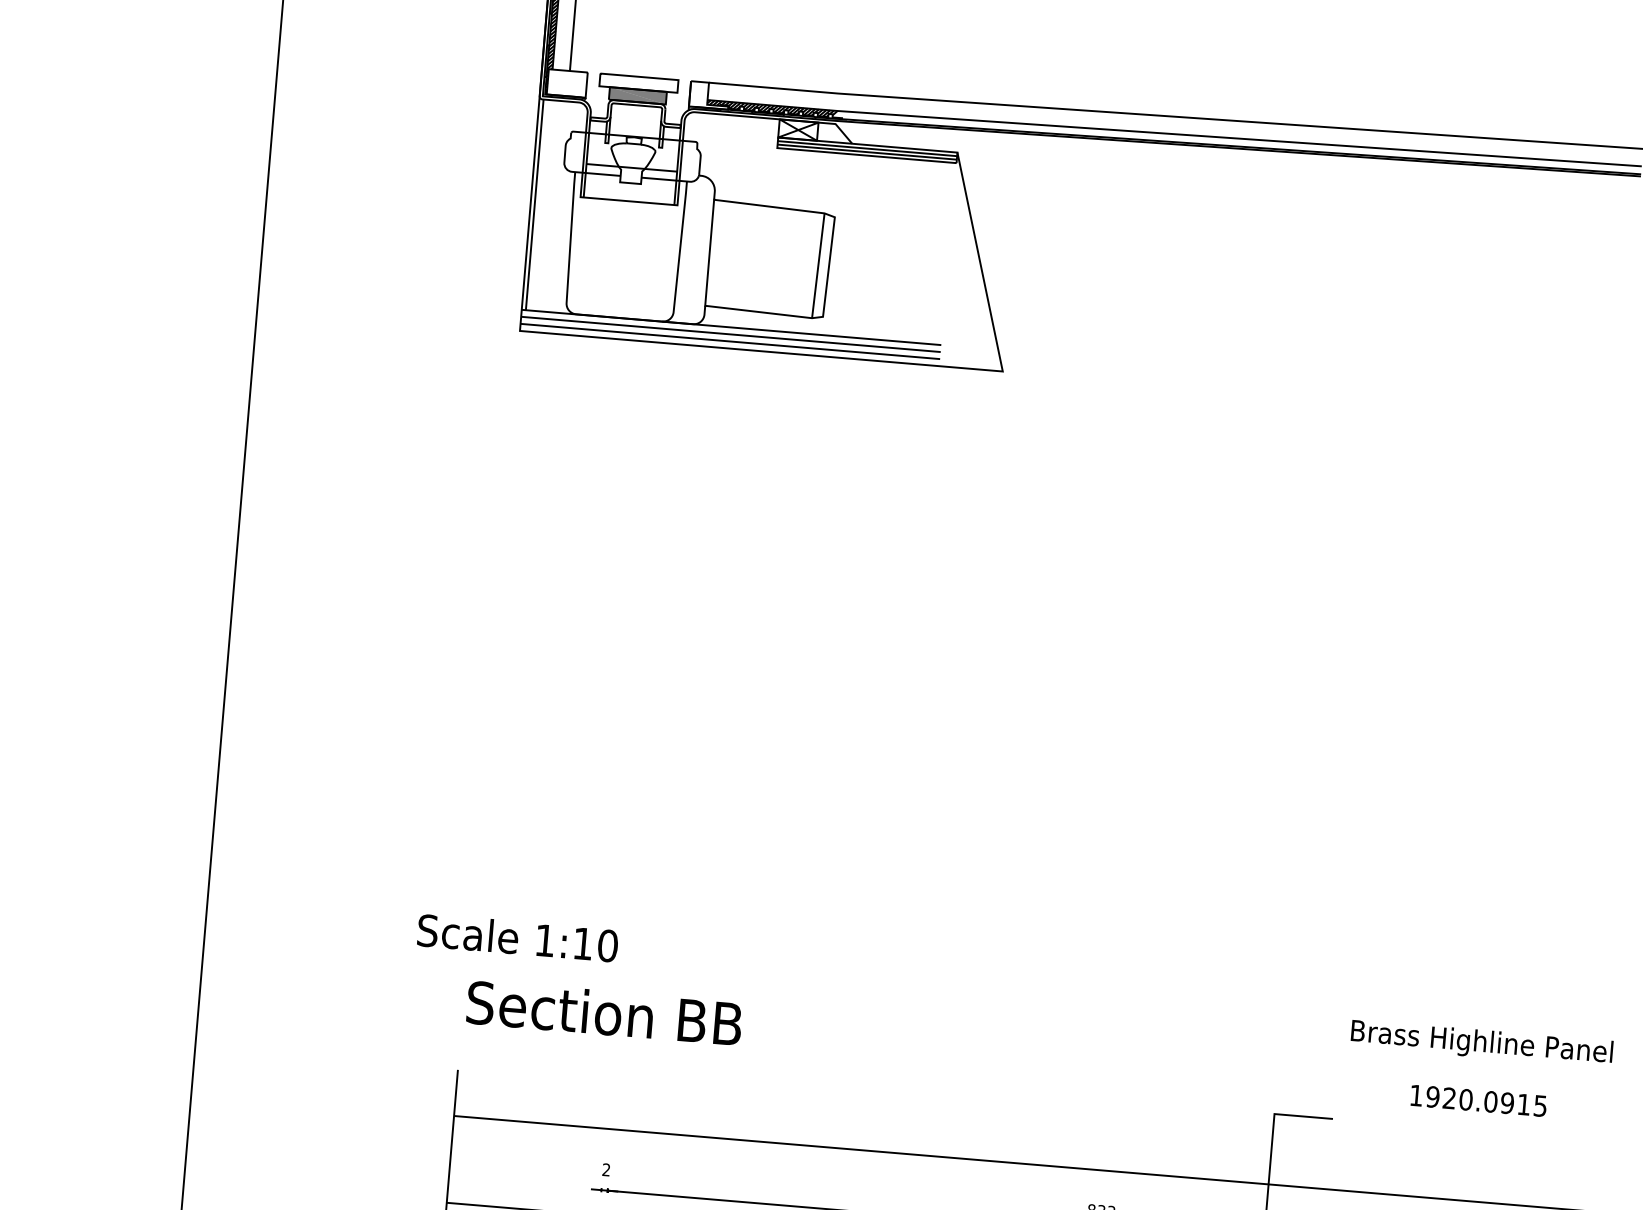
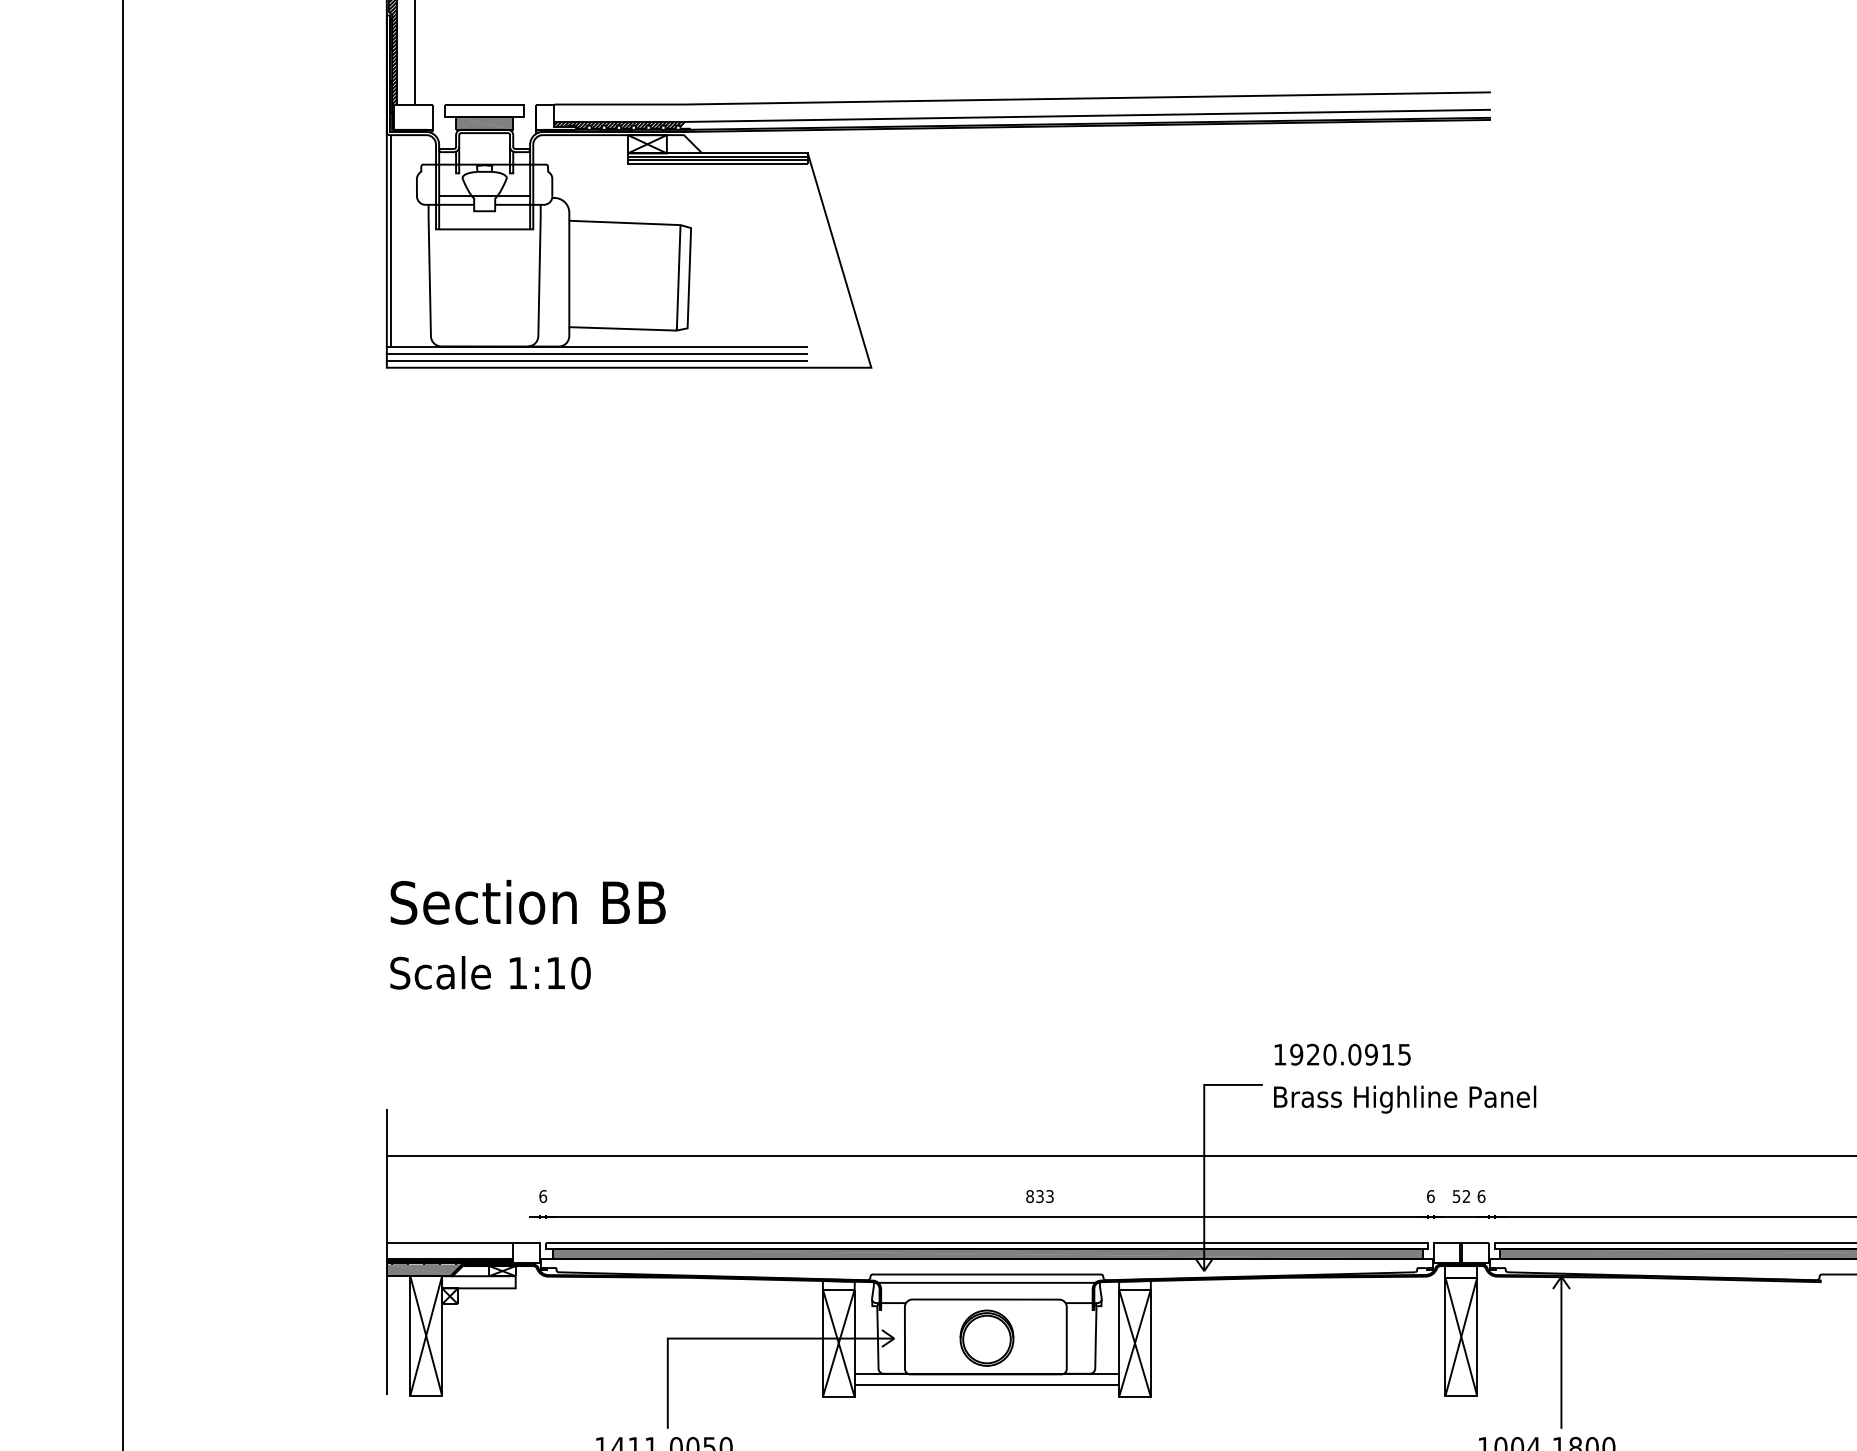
text: (517, 937) -> (490, 972), moved
text: (603, 1013) -> (527, 902), moved
text: (1482, 1043) -> (1405, 1099), moved
text: (1478, 1100) -> (1342, 1054), moved
text: (606, 1169) -> (543, 1196), 2 -> 6

